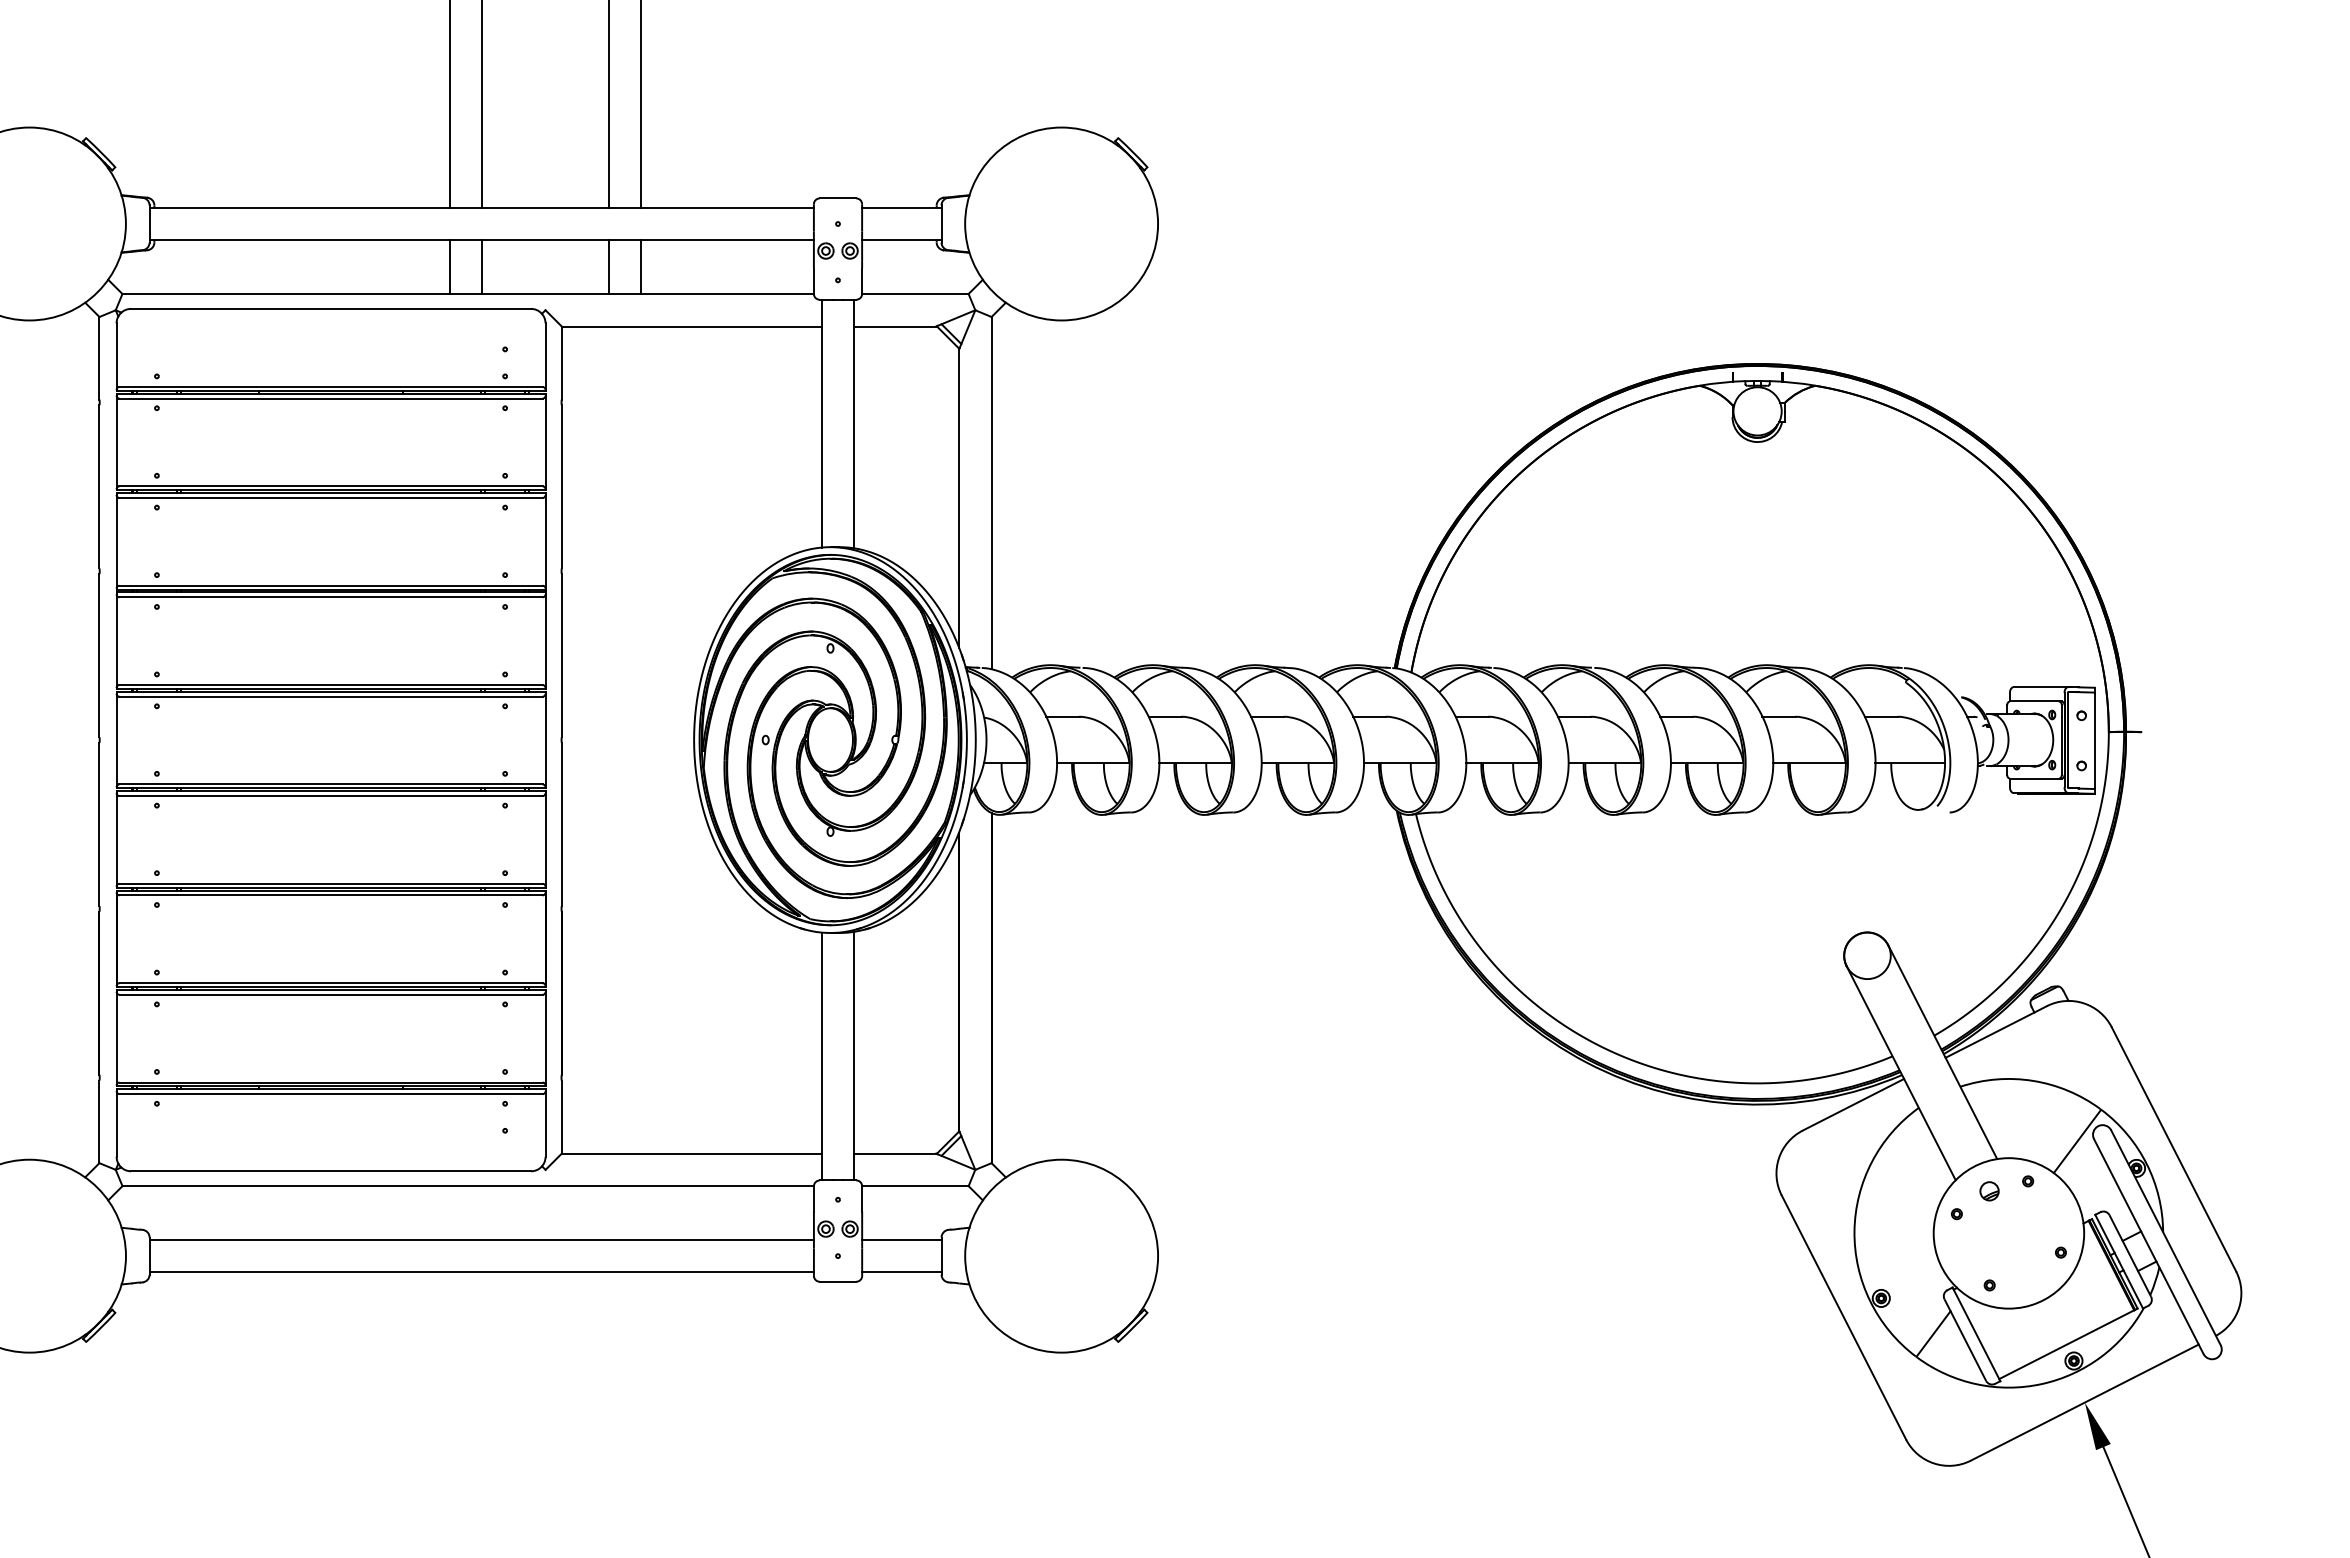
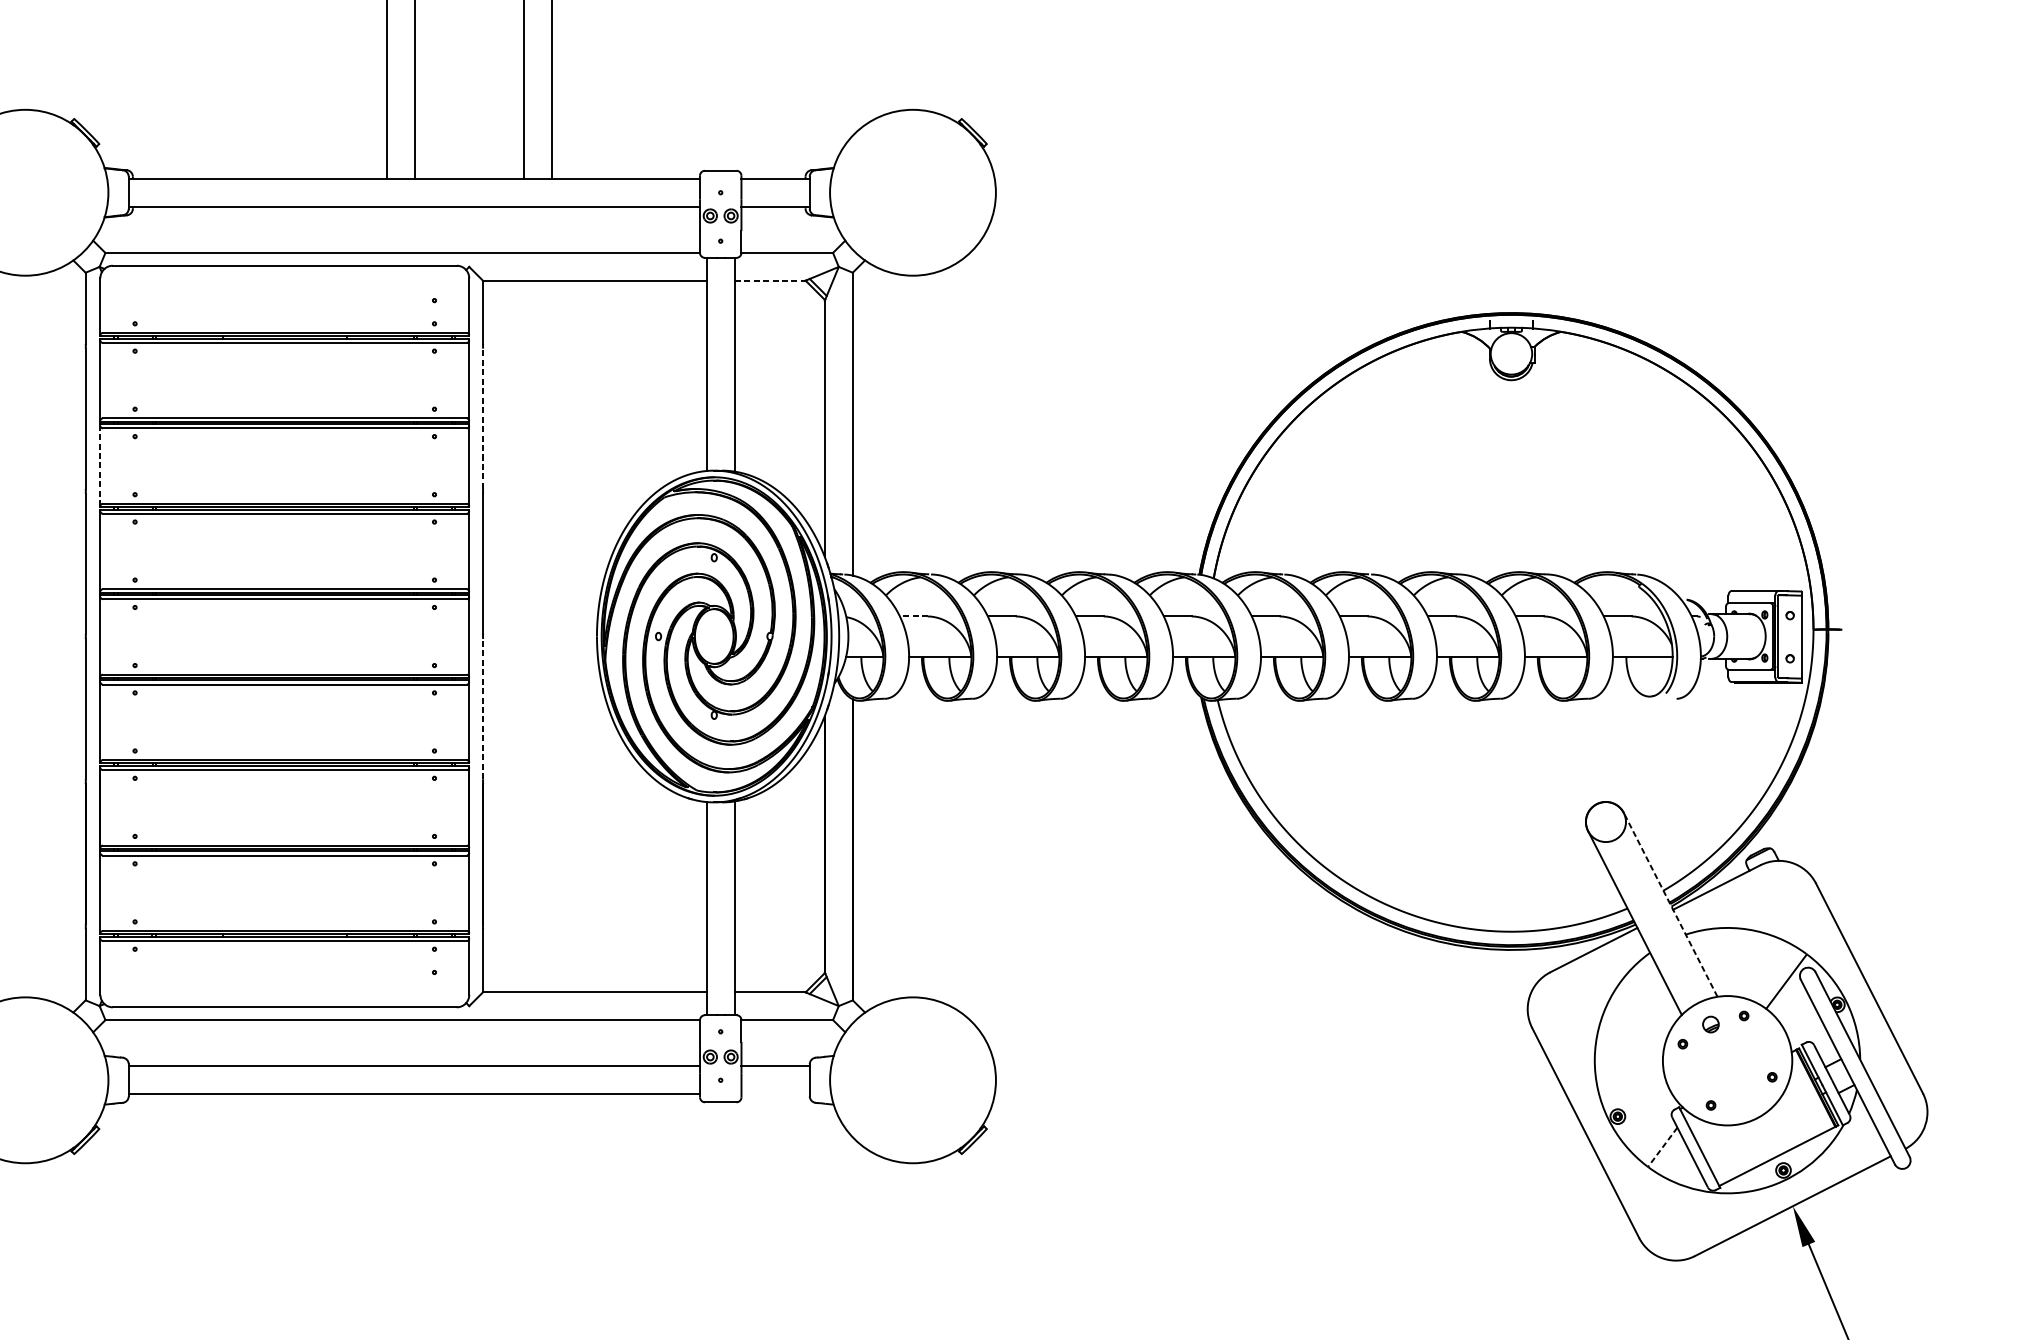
line: (449, 267) -> (386, 230), removed
line: (482, 267) -> (415, 230), removed
line: (608, 267) -> (523, 230), removed
line: (641, 267) -> (551, 230), removed
line: (895, 326) -> (770, 280), solid -> dashed
line: (561, 486) -> (482, 418), solid -> dashed
line: (116, 541) -> (100, 465), solid -> dashed
line: (1062, 716) -> (913, 616), solid -> dashed
line: (561, 824) -> (482, 709), solid -> dashed
line: (1942, 1051) -> (1670, 904), solid -> dashed
line: (901, 1272) -> (775, 1094), removed
line: (1933, 1334) -> (1662, 1147), solid -> dashed

